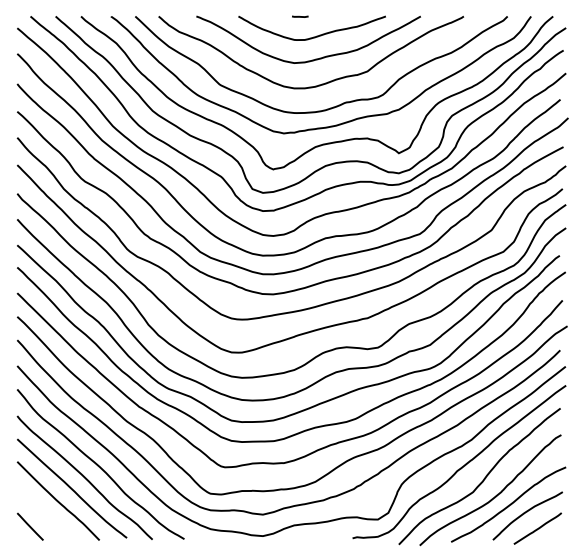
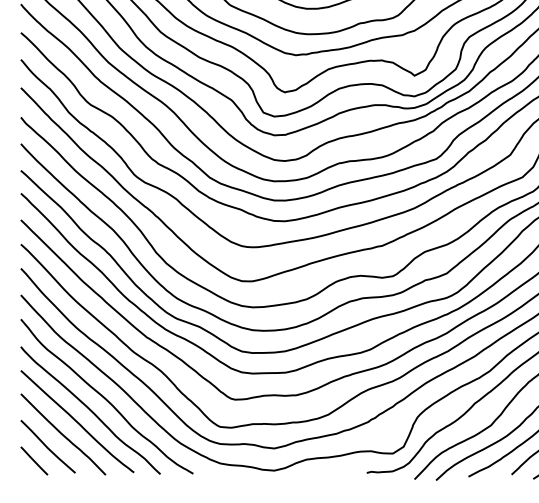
curve: (43, 512) -> (47, 446), added

